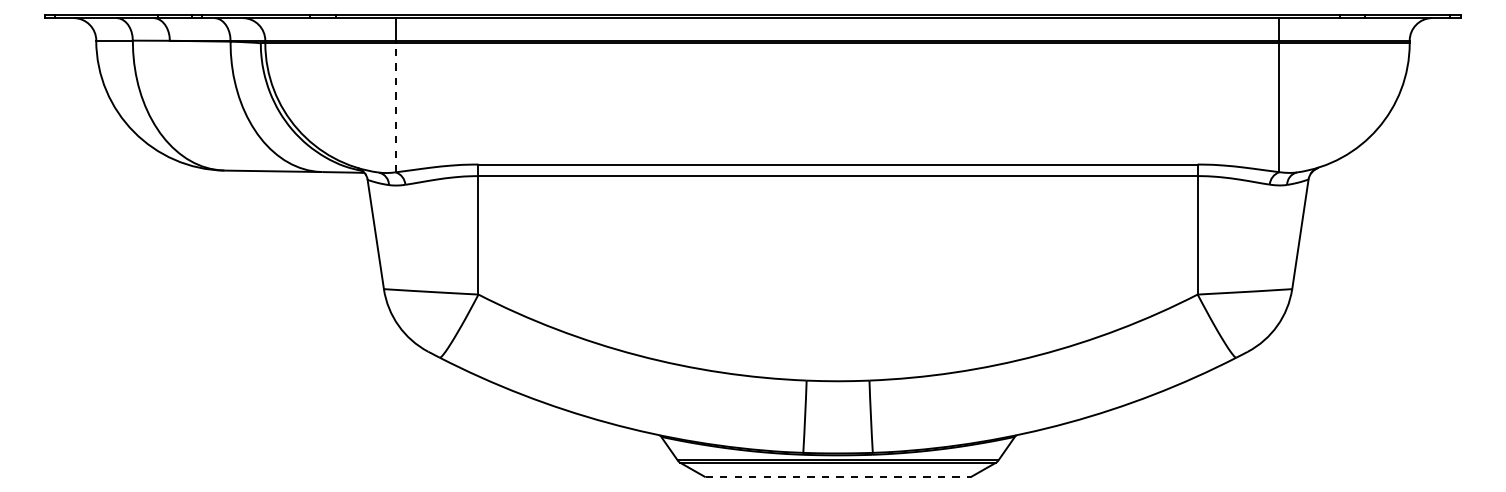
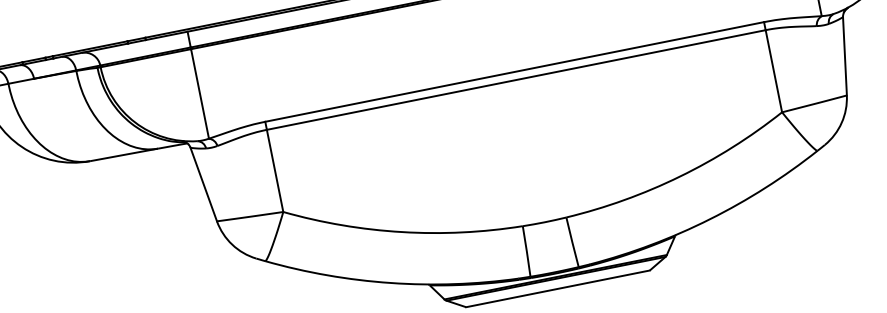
line: (395, 107) -> (199, 93), dashed -> solid
line: (838, 477) -> (558, 288), dashed -> solid

